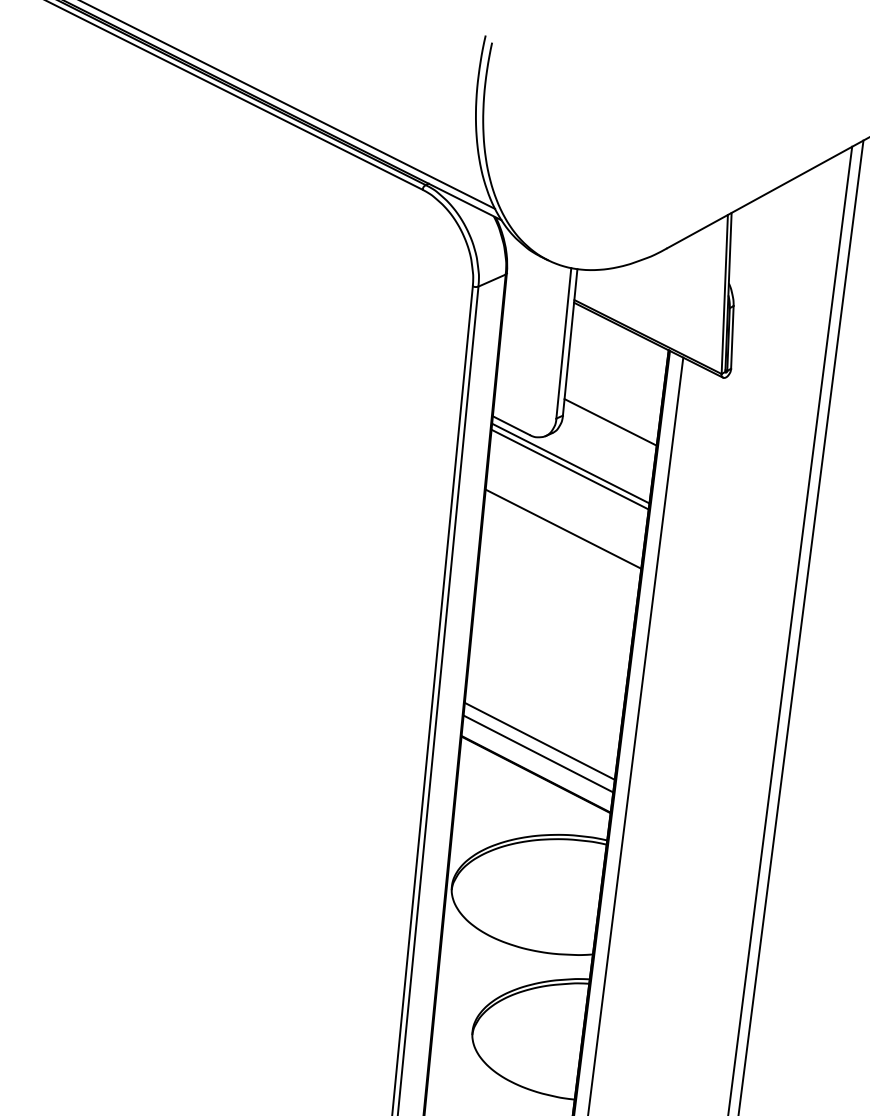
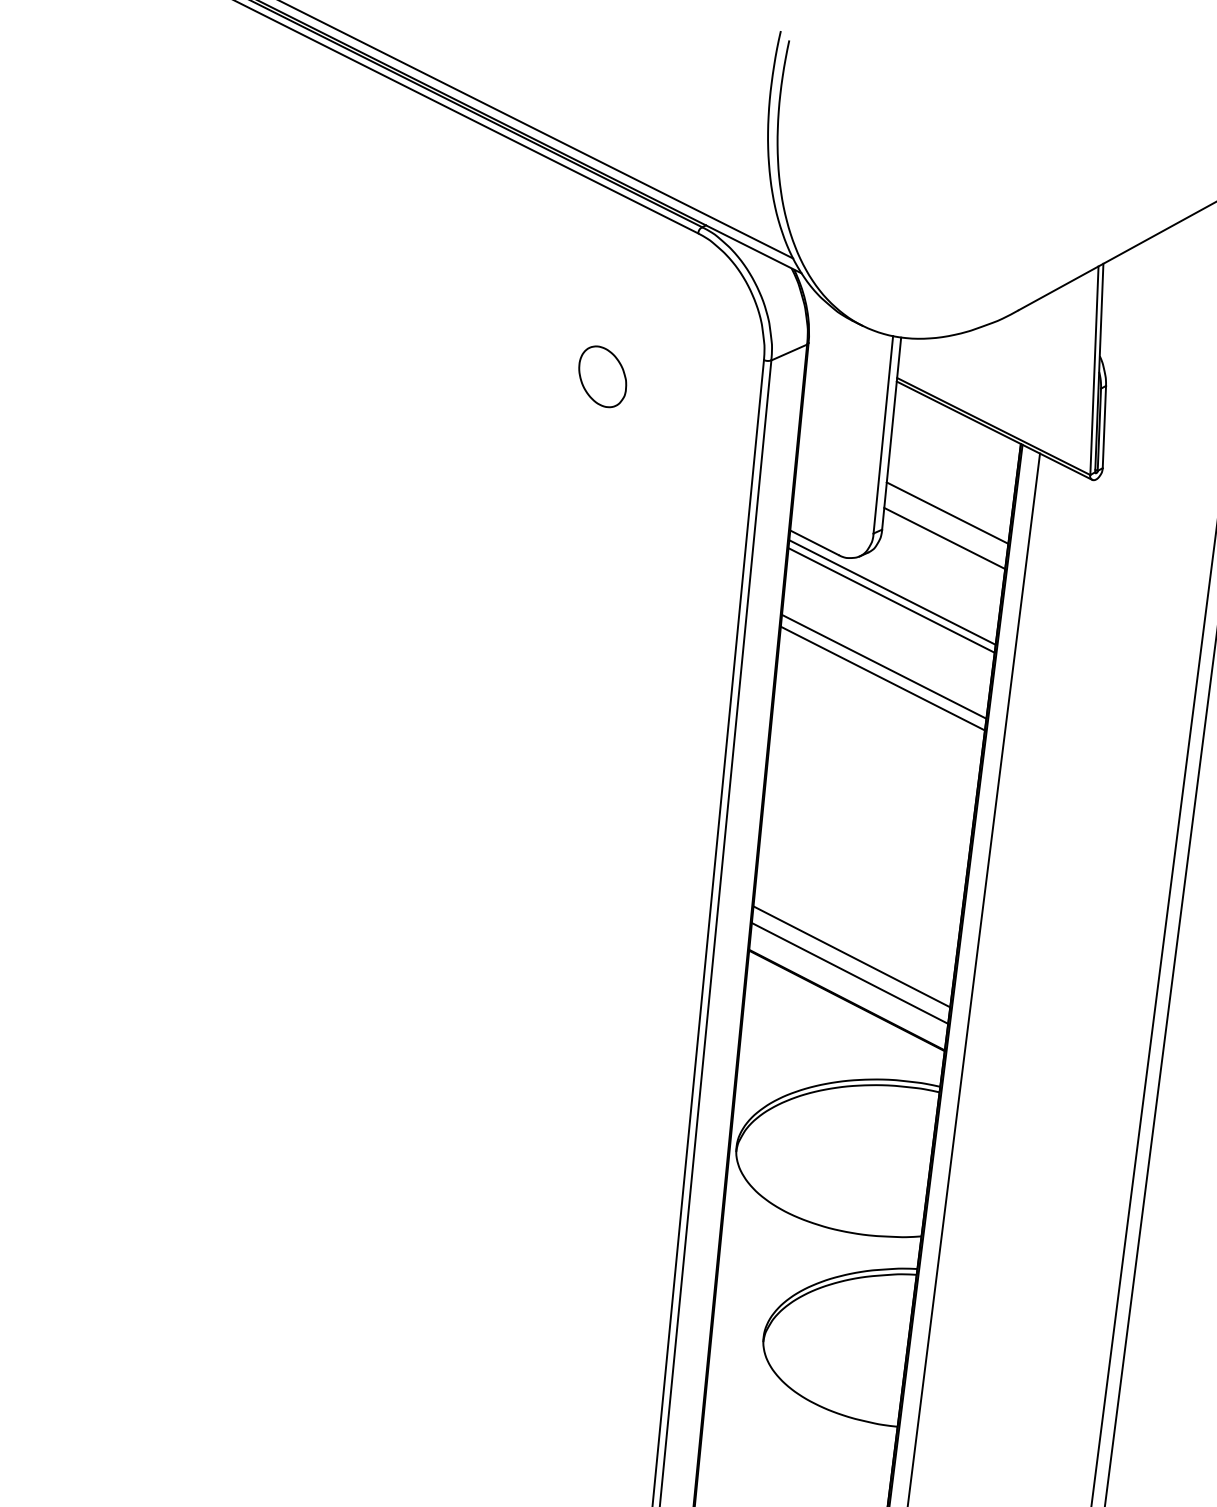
part: (349, 298) -> (602, 376), added
line: (612, 402) -> (947, 512), added
line: (563, 519) -> (883, 666), added

